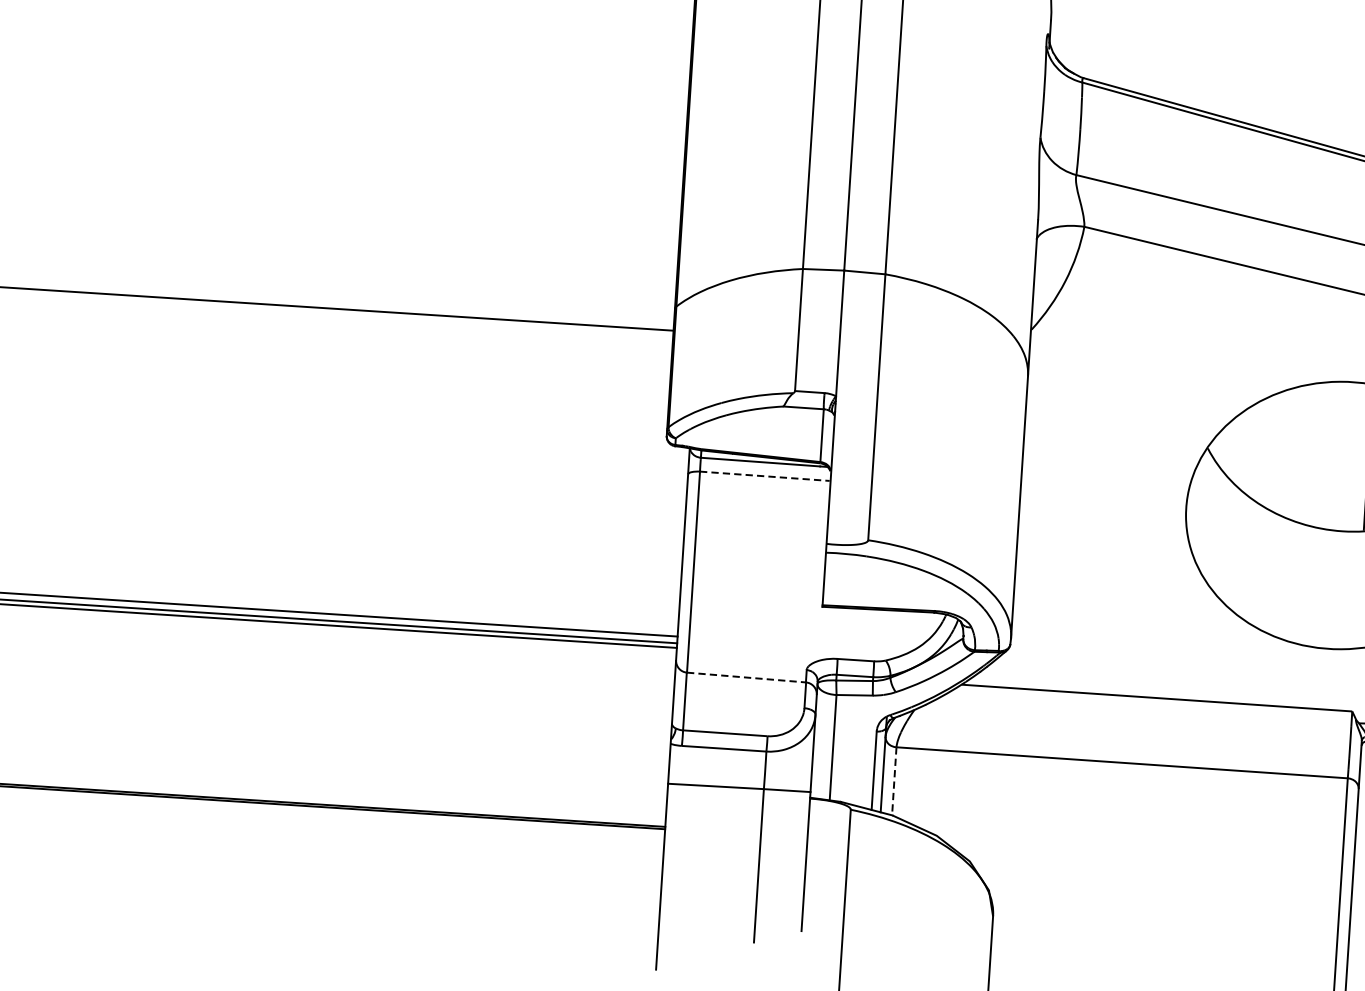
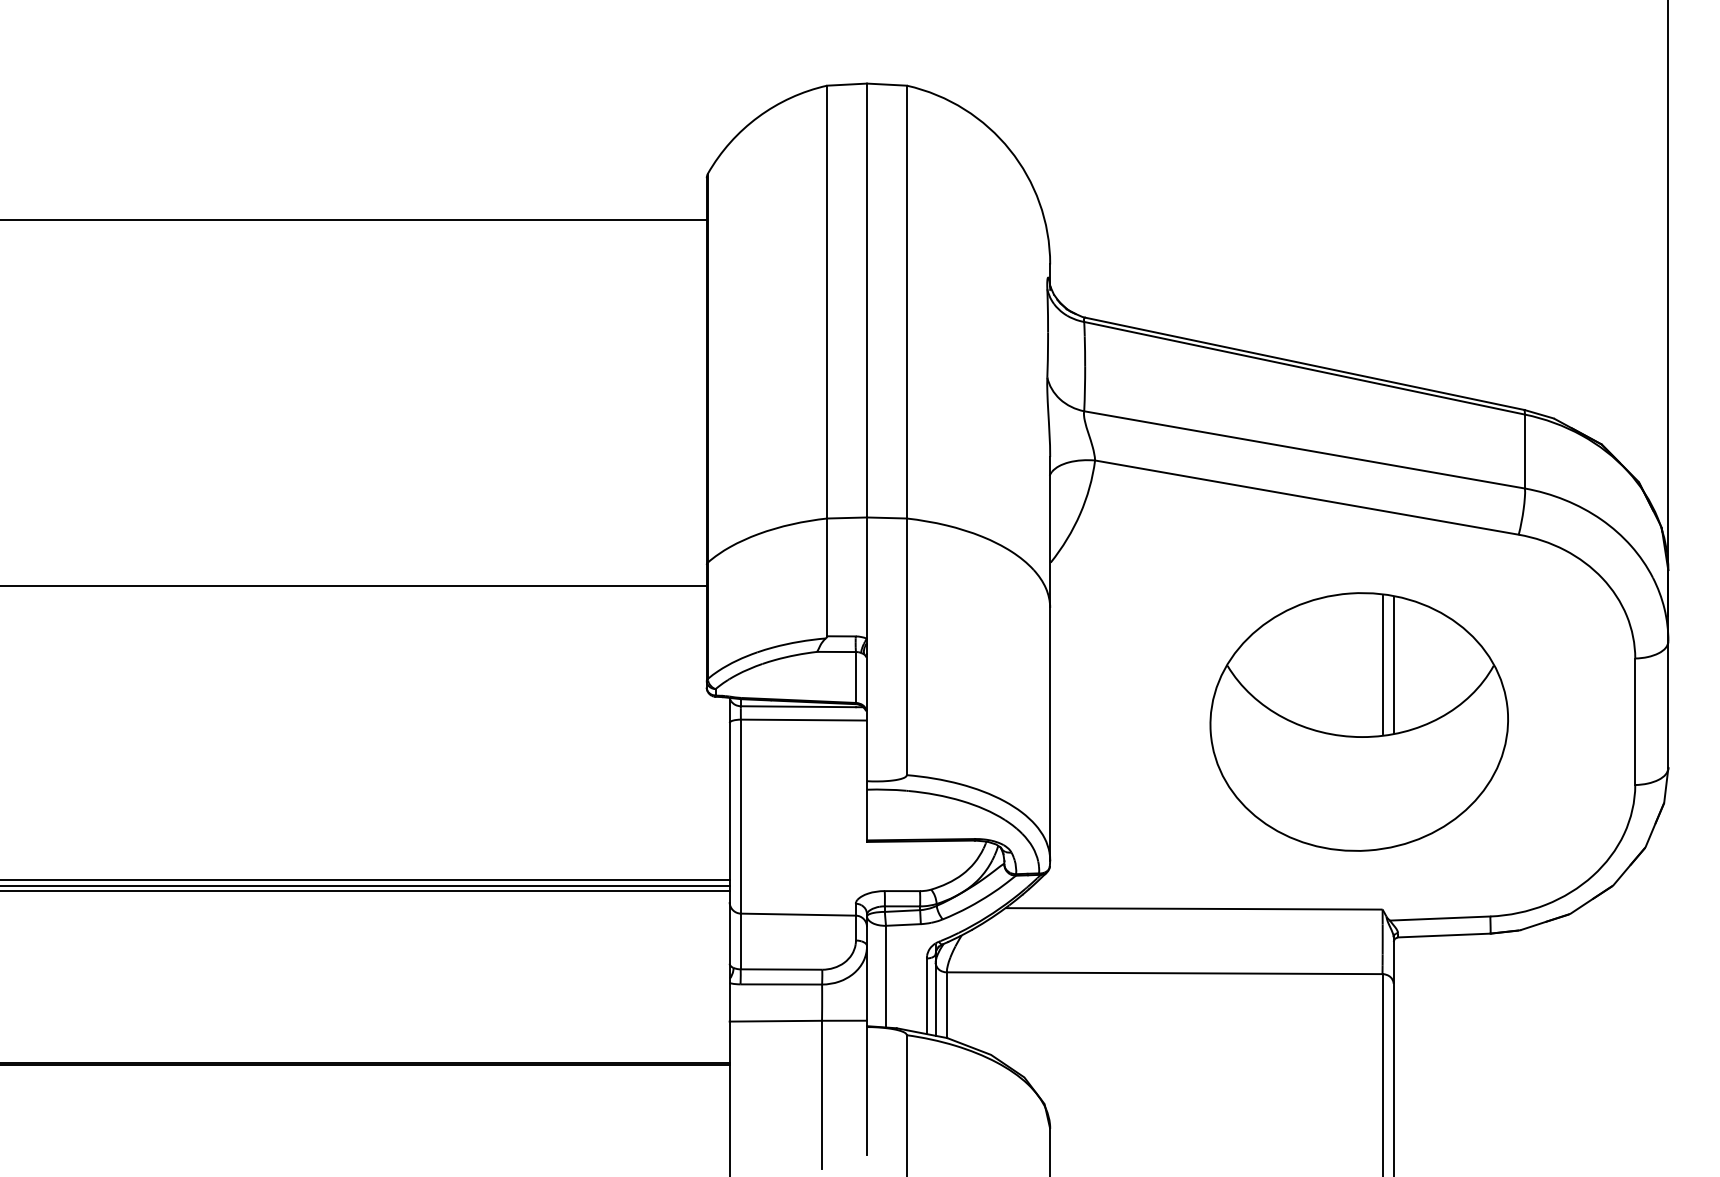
line: (764, 476) -> (803, 720), dashed -> solid
line: (746, 677) -> (798, 914), dashed -> solid
line: (893, 781) -> (946, 1005), dashed -> solid

